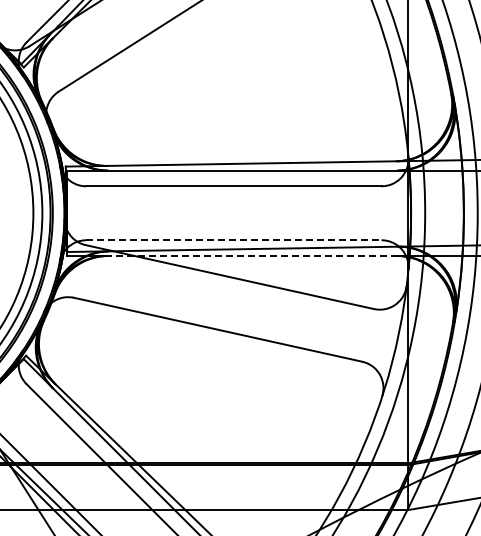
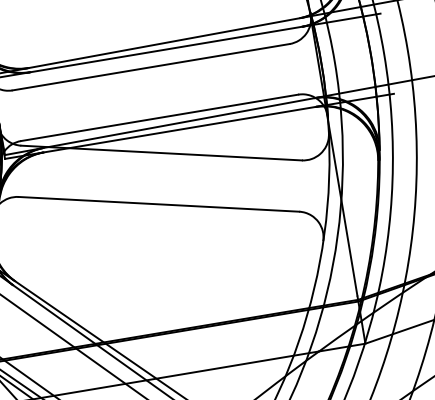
line: (233, 240) -> (159, 118), dashed -> solid
line: (252, 256) -> (179, 130), dashed -> solid

